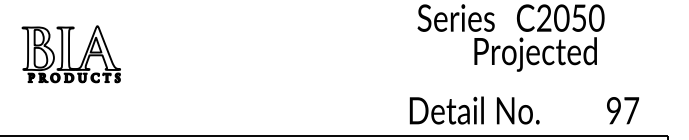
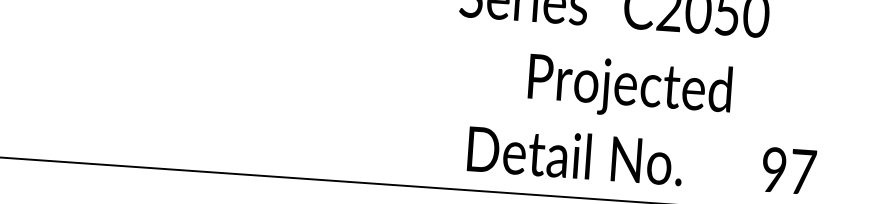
text: (535, 54) -> (629, 88), moved
text: (474, 110) -> (575, 155), moved

